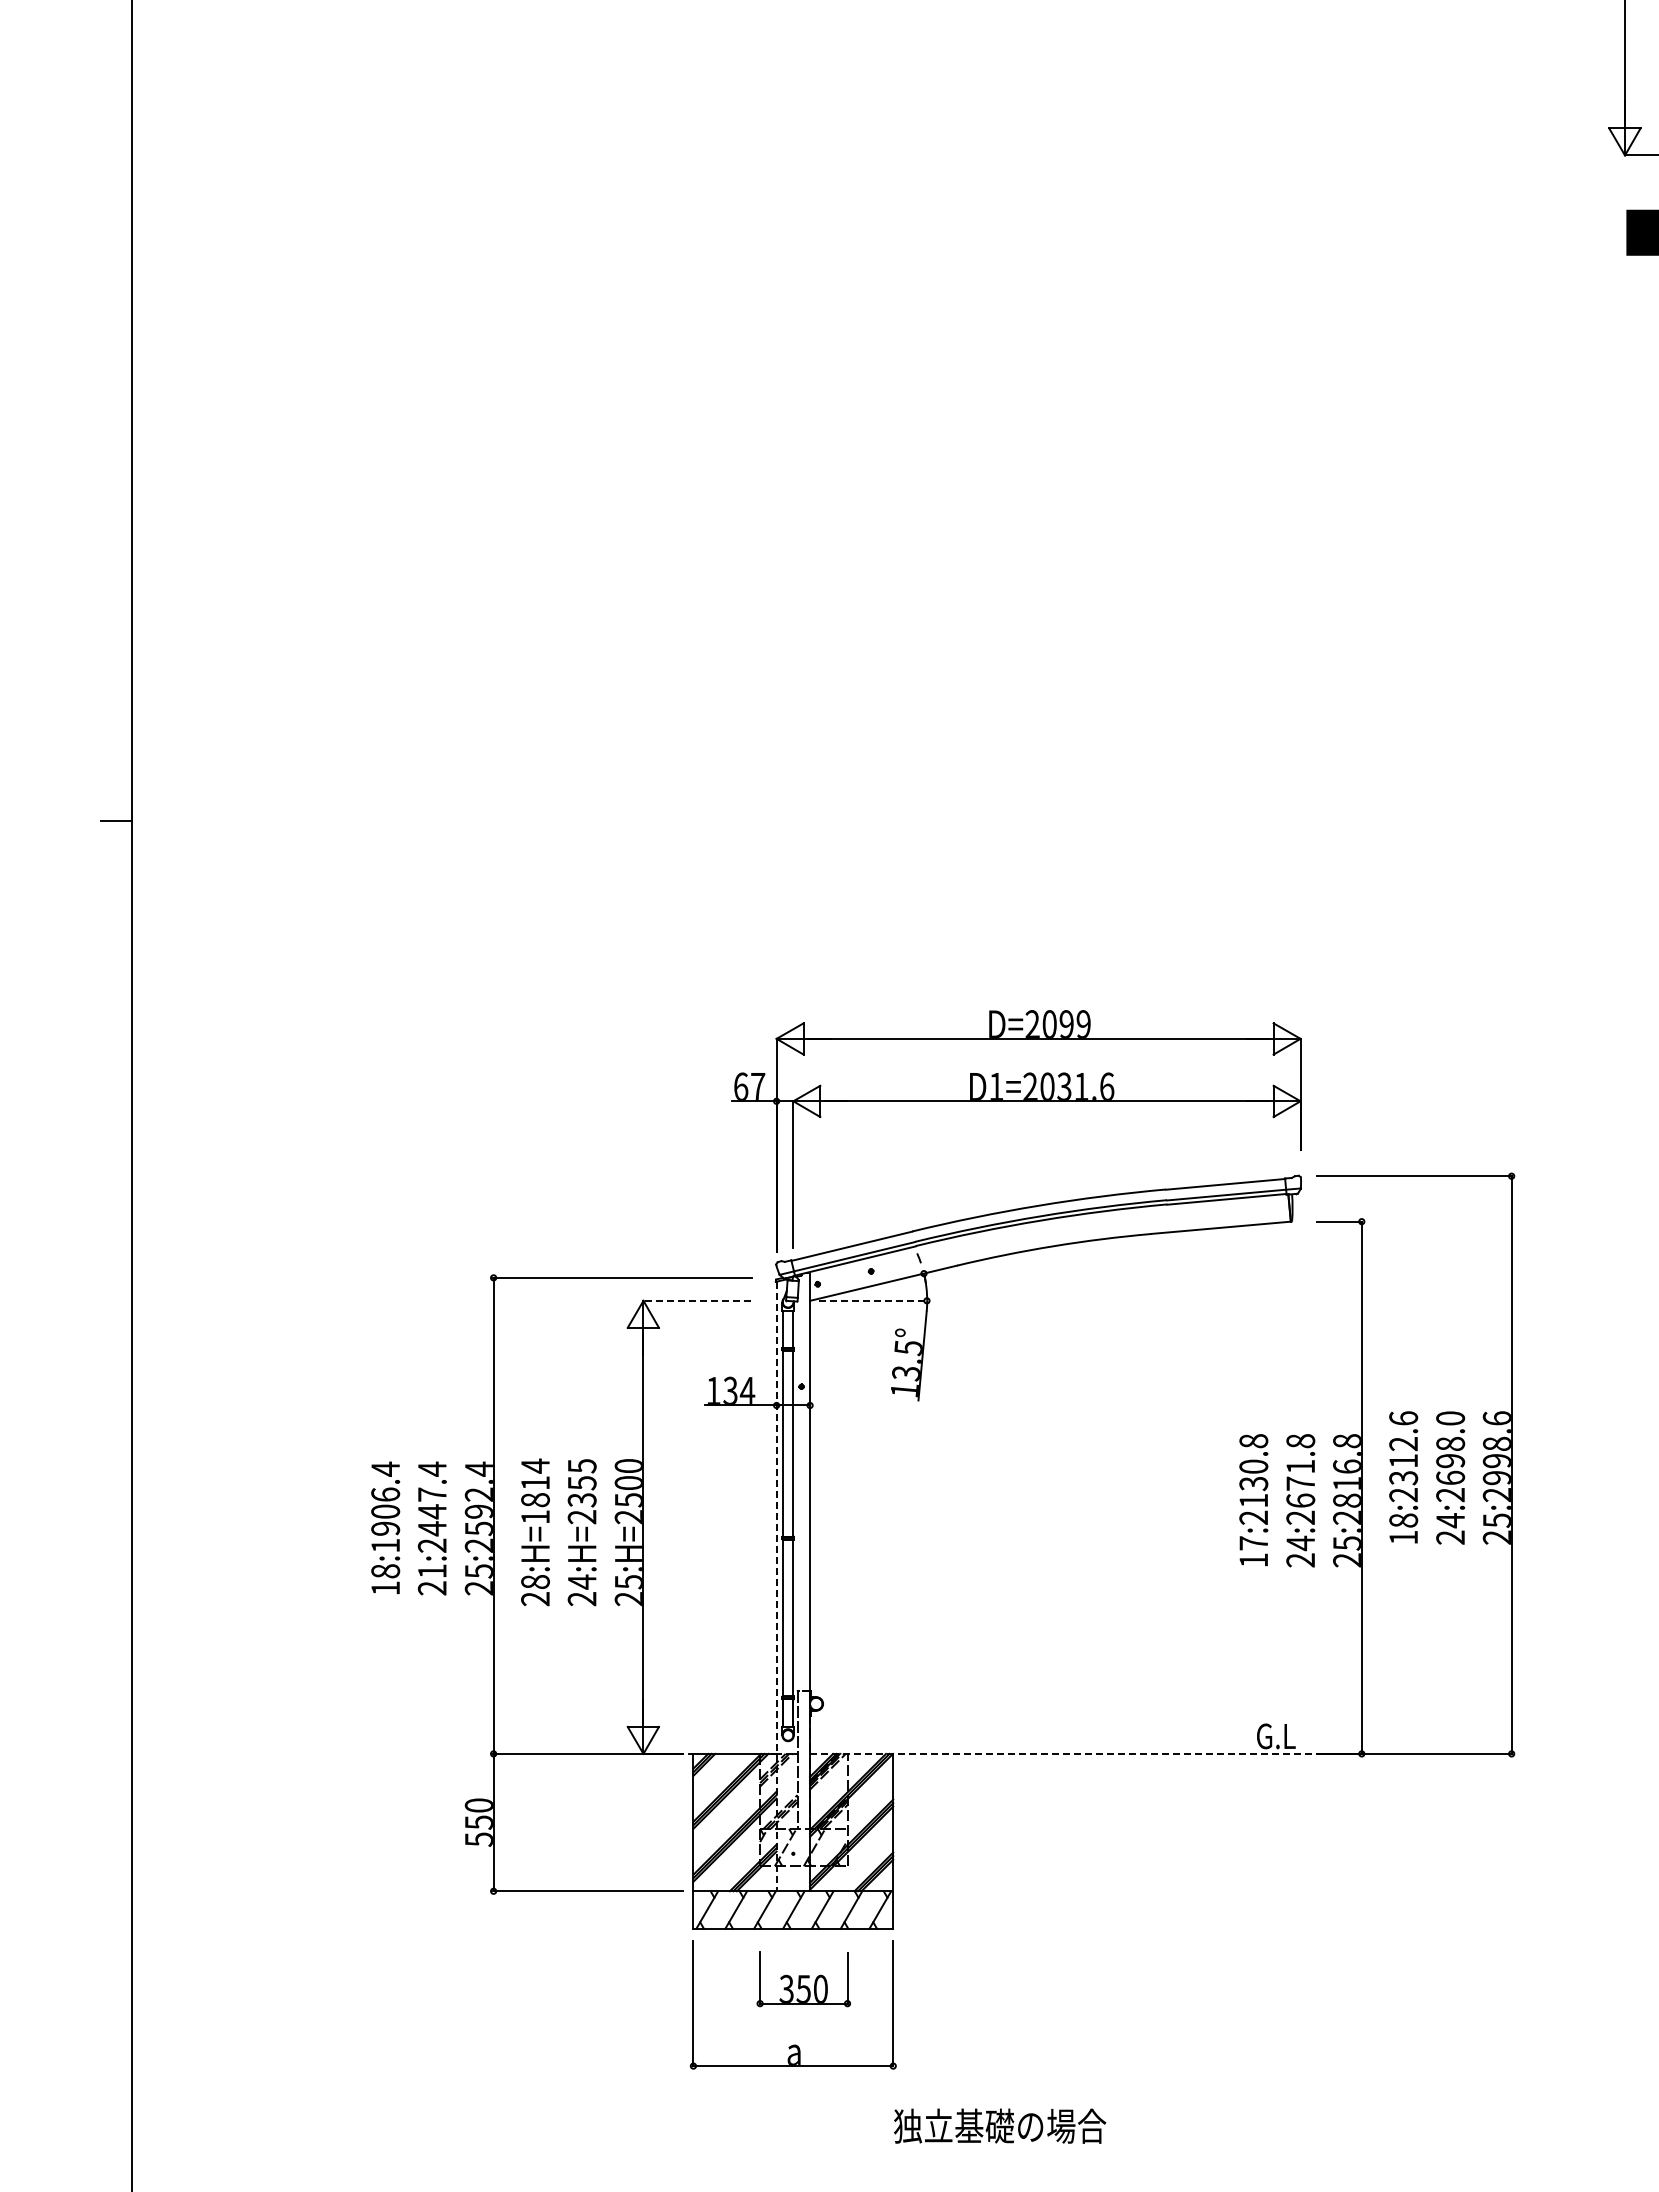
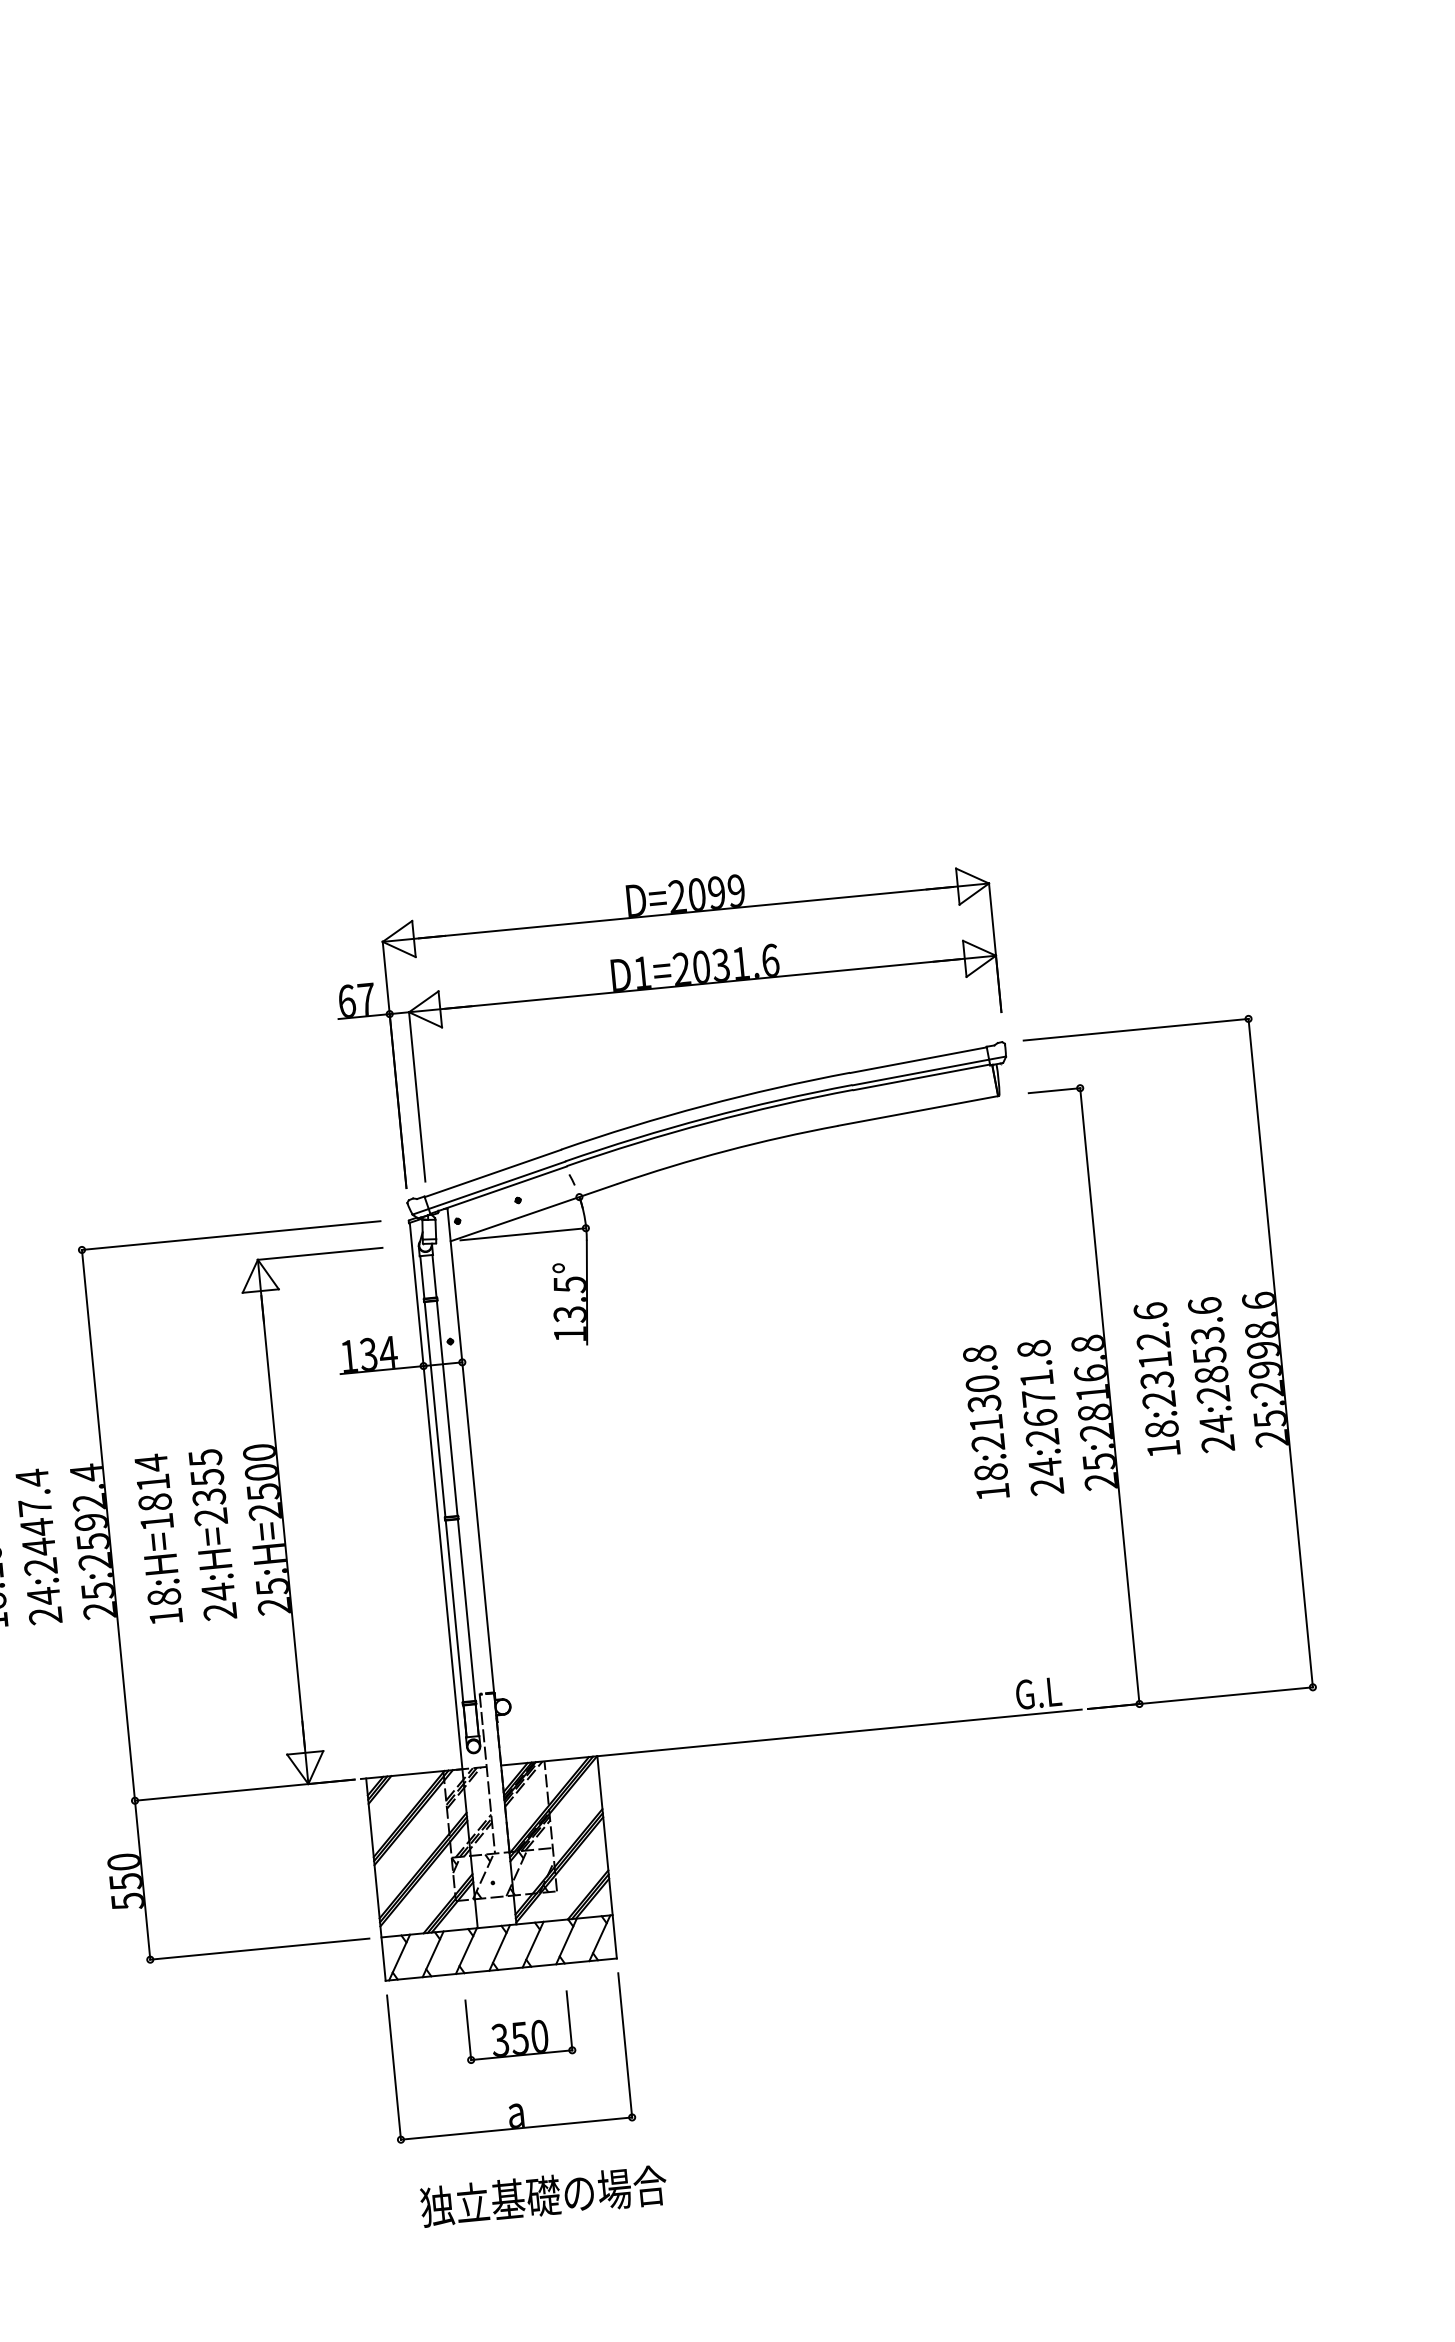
line: (697, 1300) -> (320, 1253), dashed -> solid
line: (873, 1300) -> (524, 1233), dashed -> solid
text: (1450, 1448) -> (1208, 1340), 24:2698.0 -> 24:2853.6
text: (1253, 1543) -> (990, 1472), 17:2130.8 -> 18:2130.8
text: (432, 1571) -> (43, 1596), 21:2447.4 -> 24:2447.4
line: (776, 1586) -> (443, 1575), dashed -> solid
text: (535, 1599) -> (166, 1617), 28:H=1814 -> 18:H=1814
line: (1060, 1753) -> (790, 1737), dashed -> solid
text: (1000, 2125) -> (544, 2195), moved

